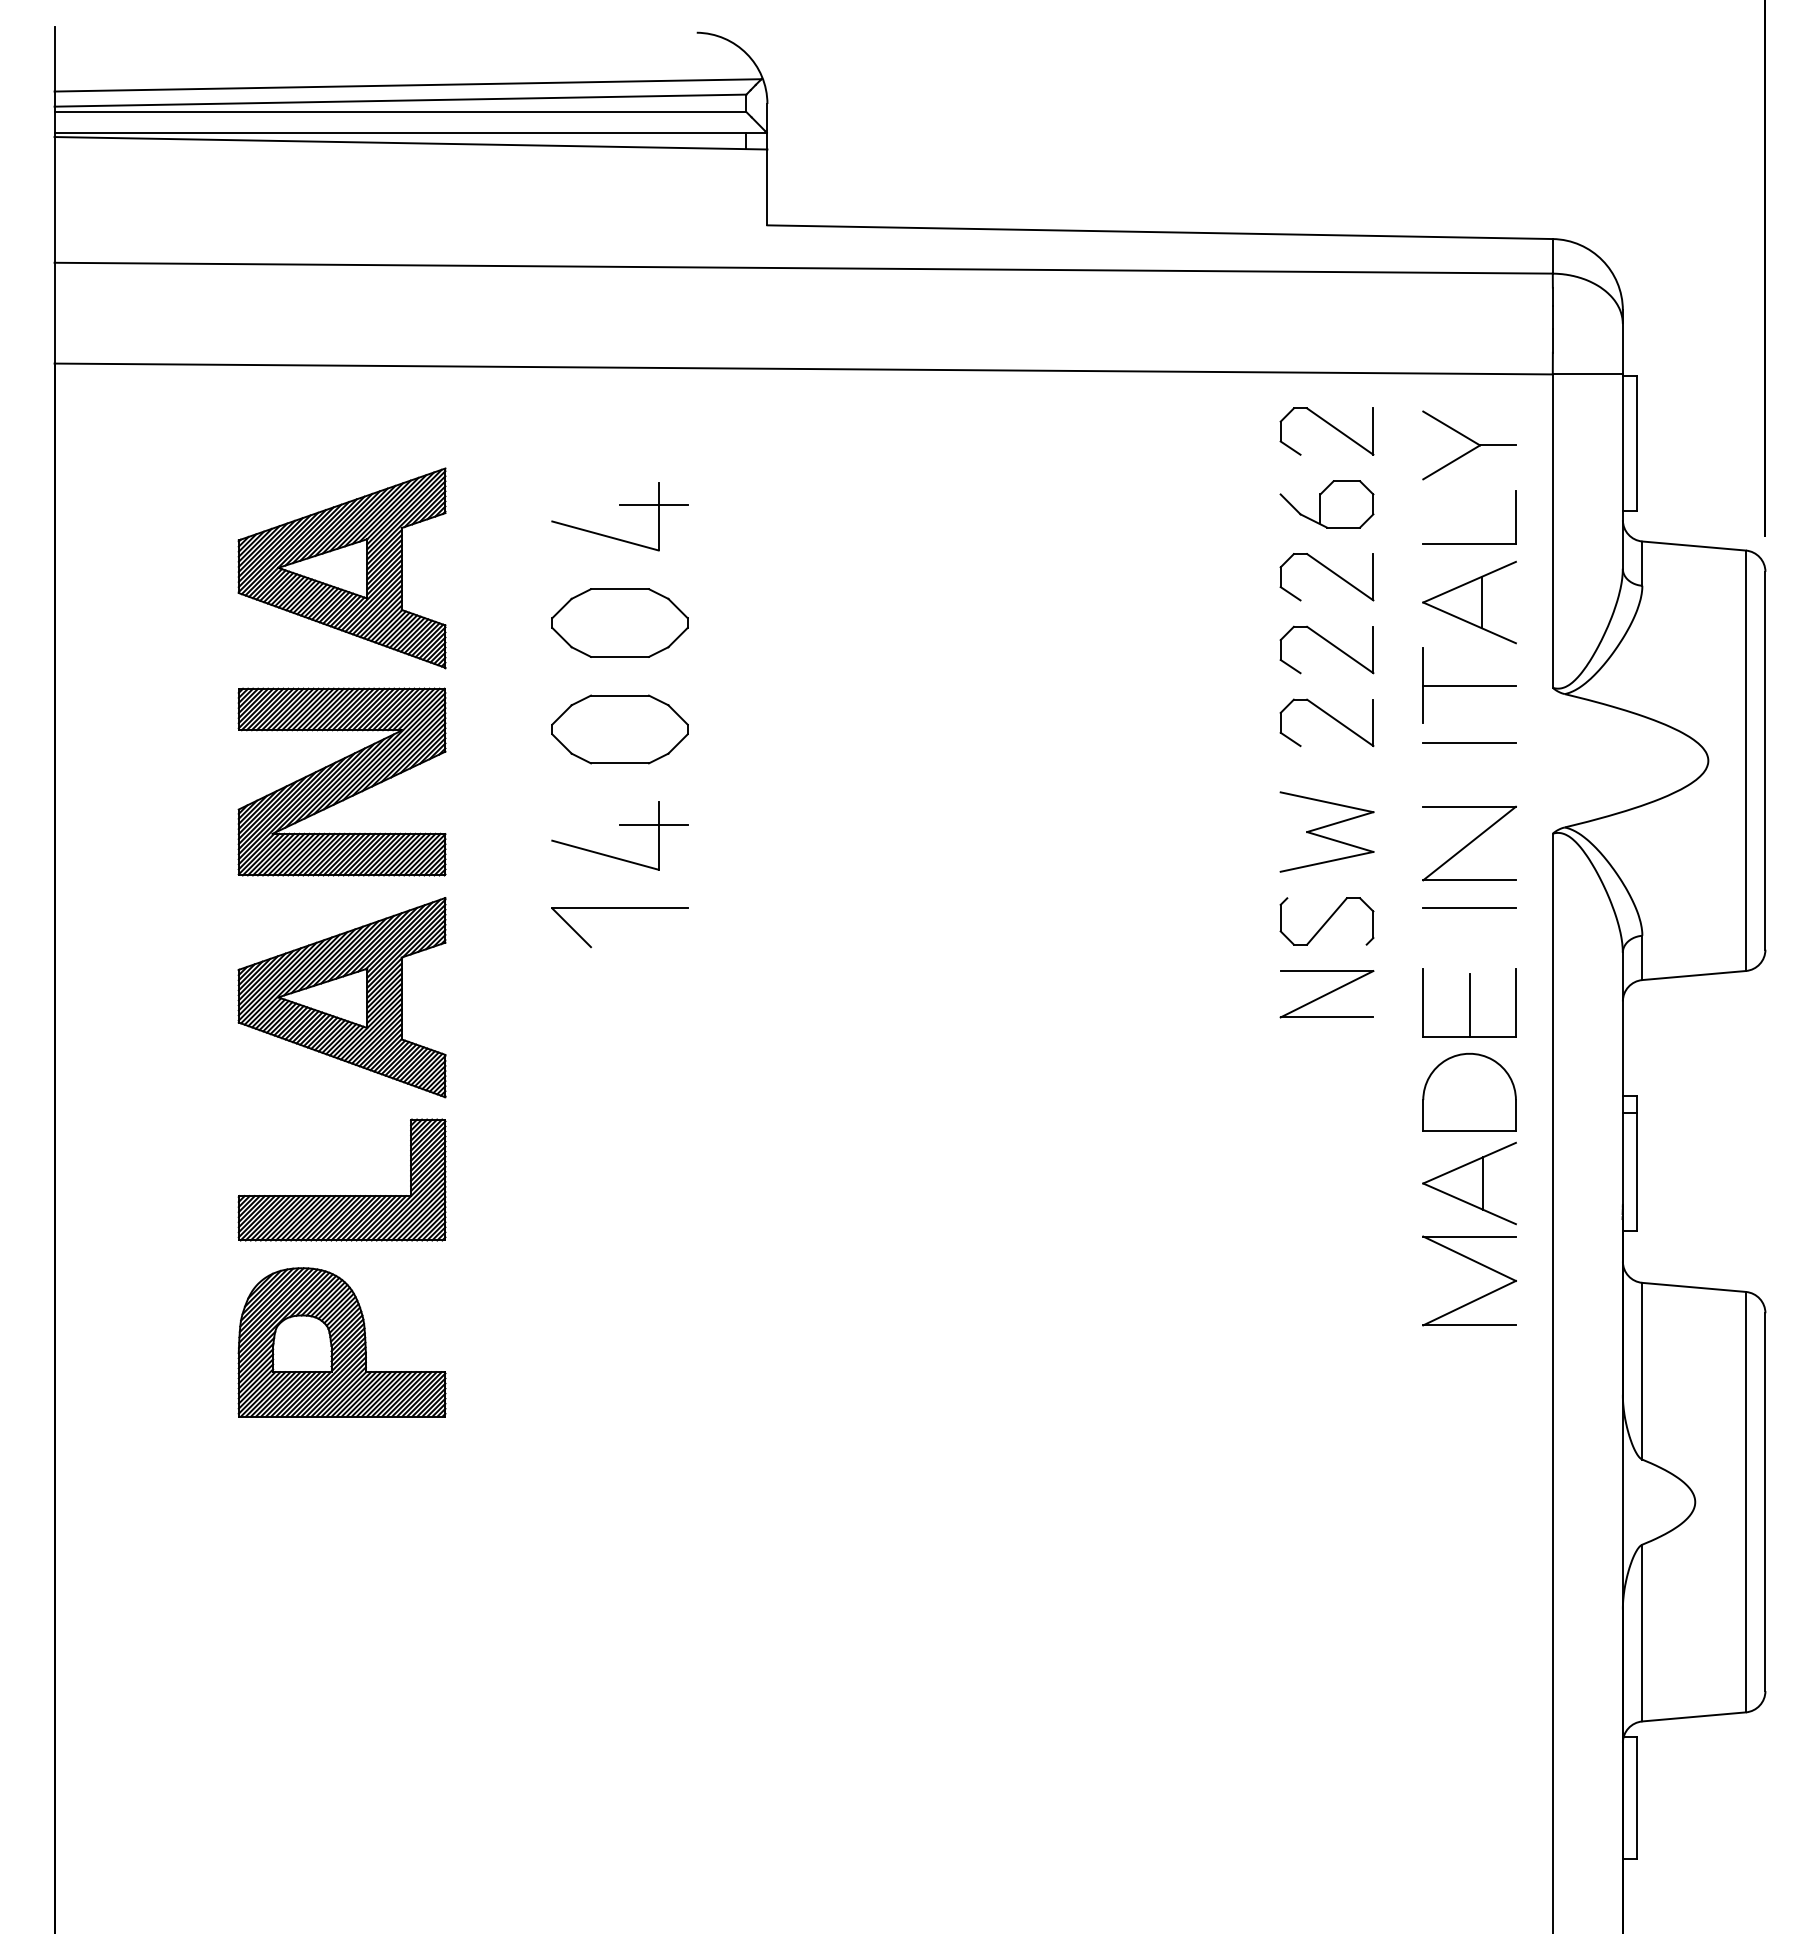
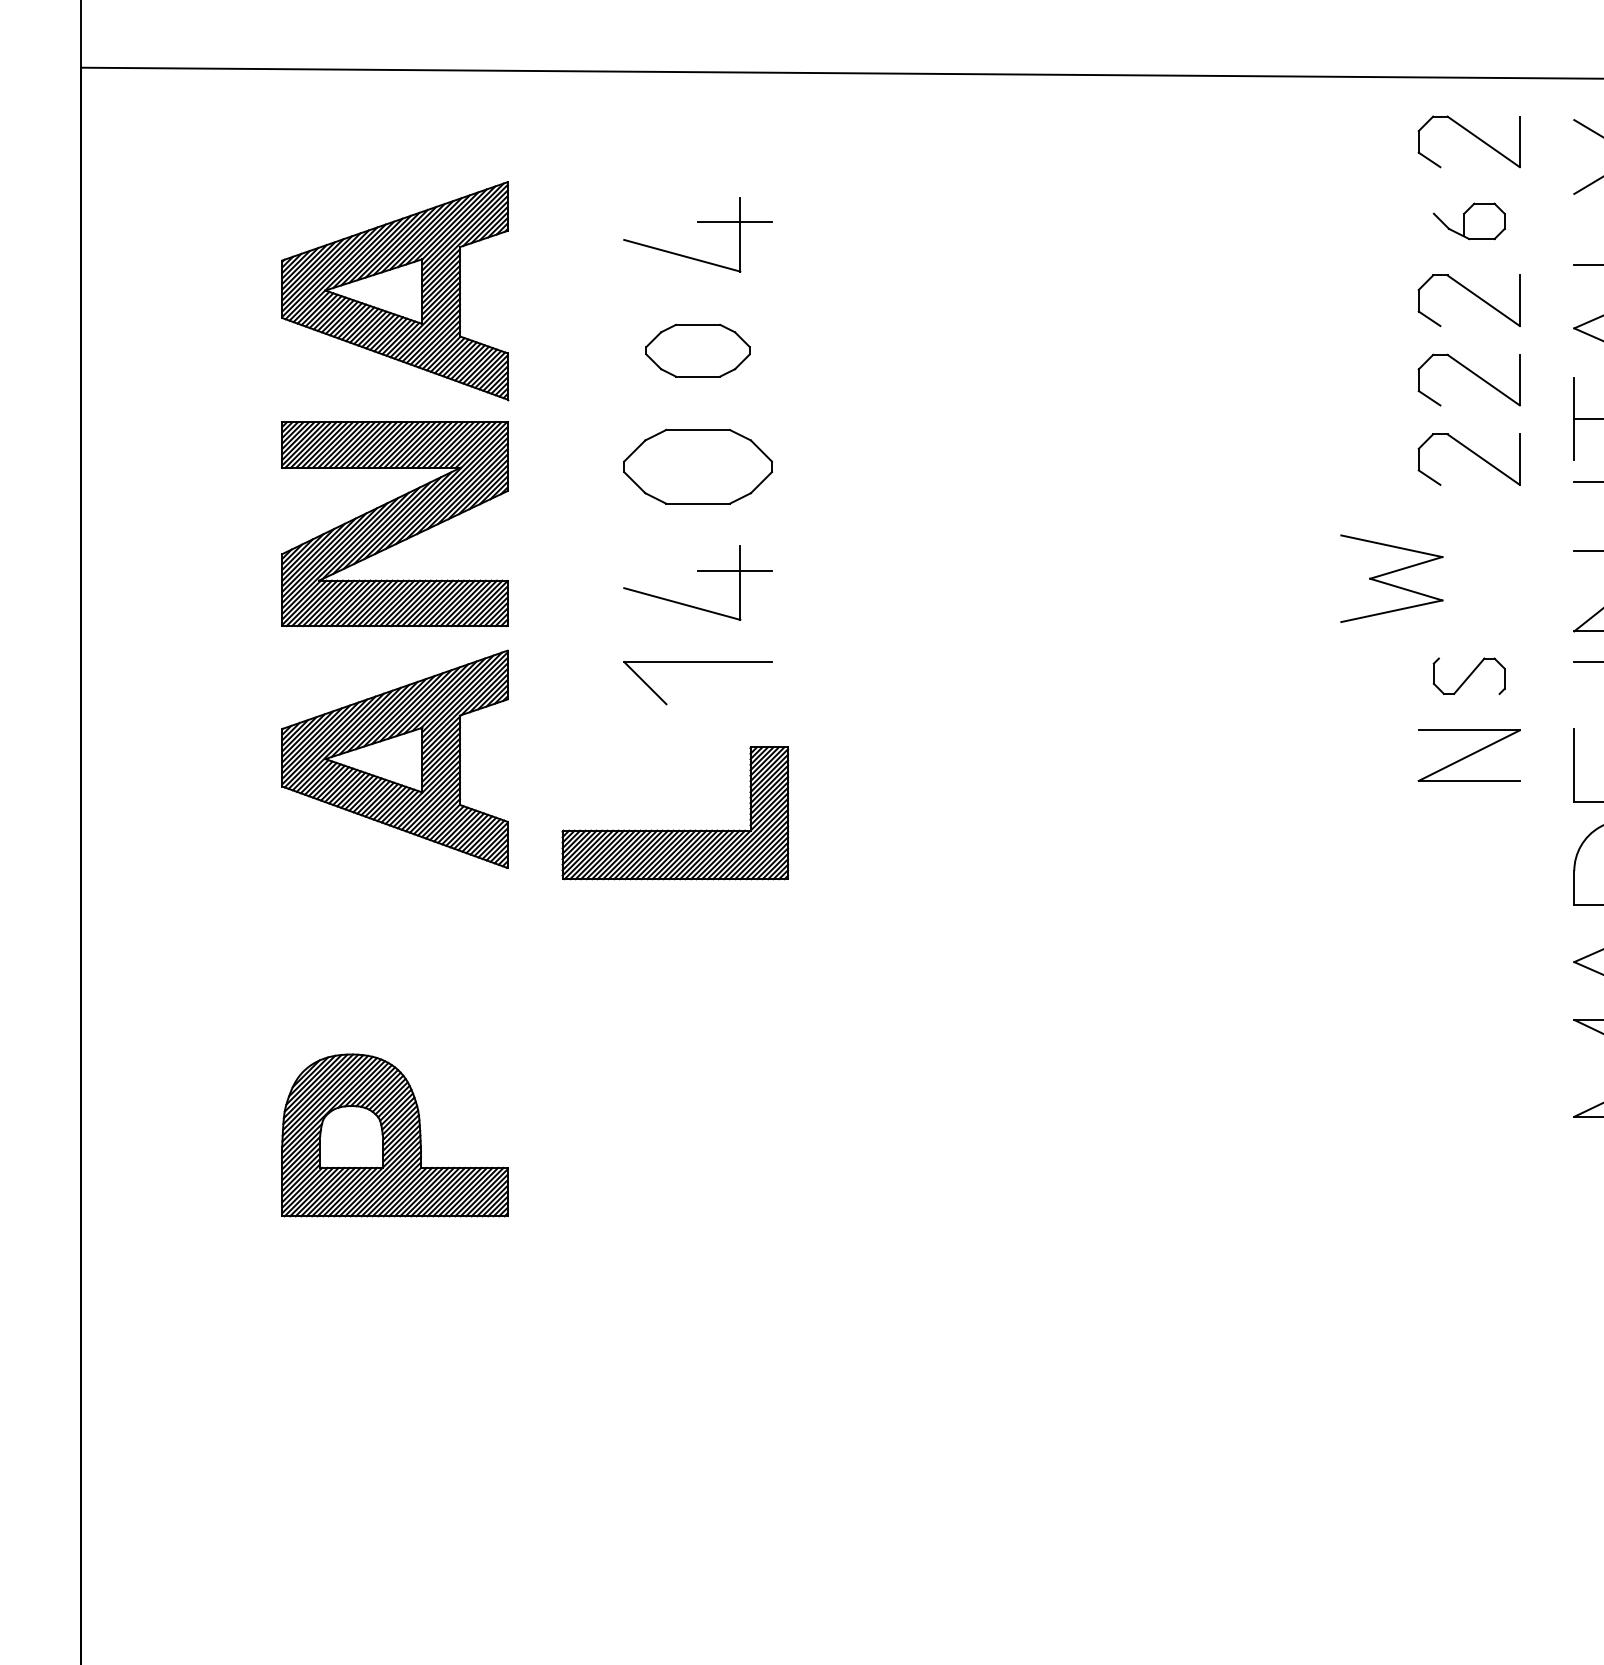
part: (1326, 504) -> (1468, 221), size x0.7
part: (619, 622) -> (697, 350), size x0.7
part: (1326, 831) -> (1391, 578), moved
part: (1326, 921) -> (1468, 676), size x0.7
part: (341, 1195) -> (674, 830), moved

